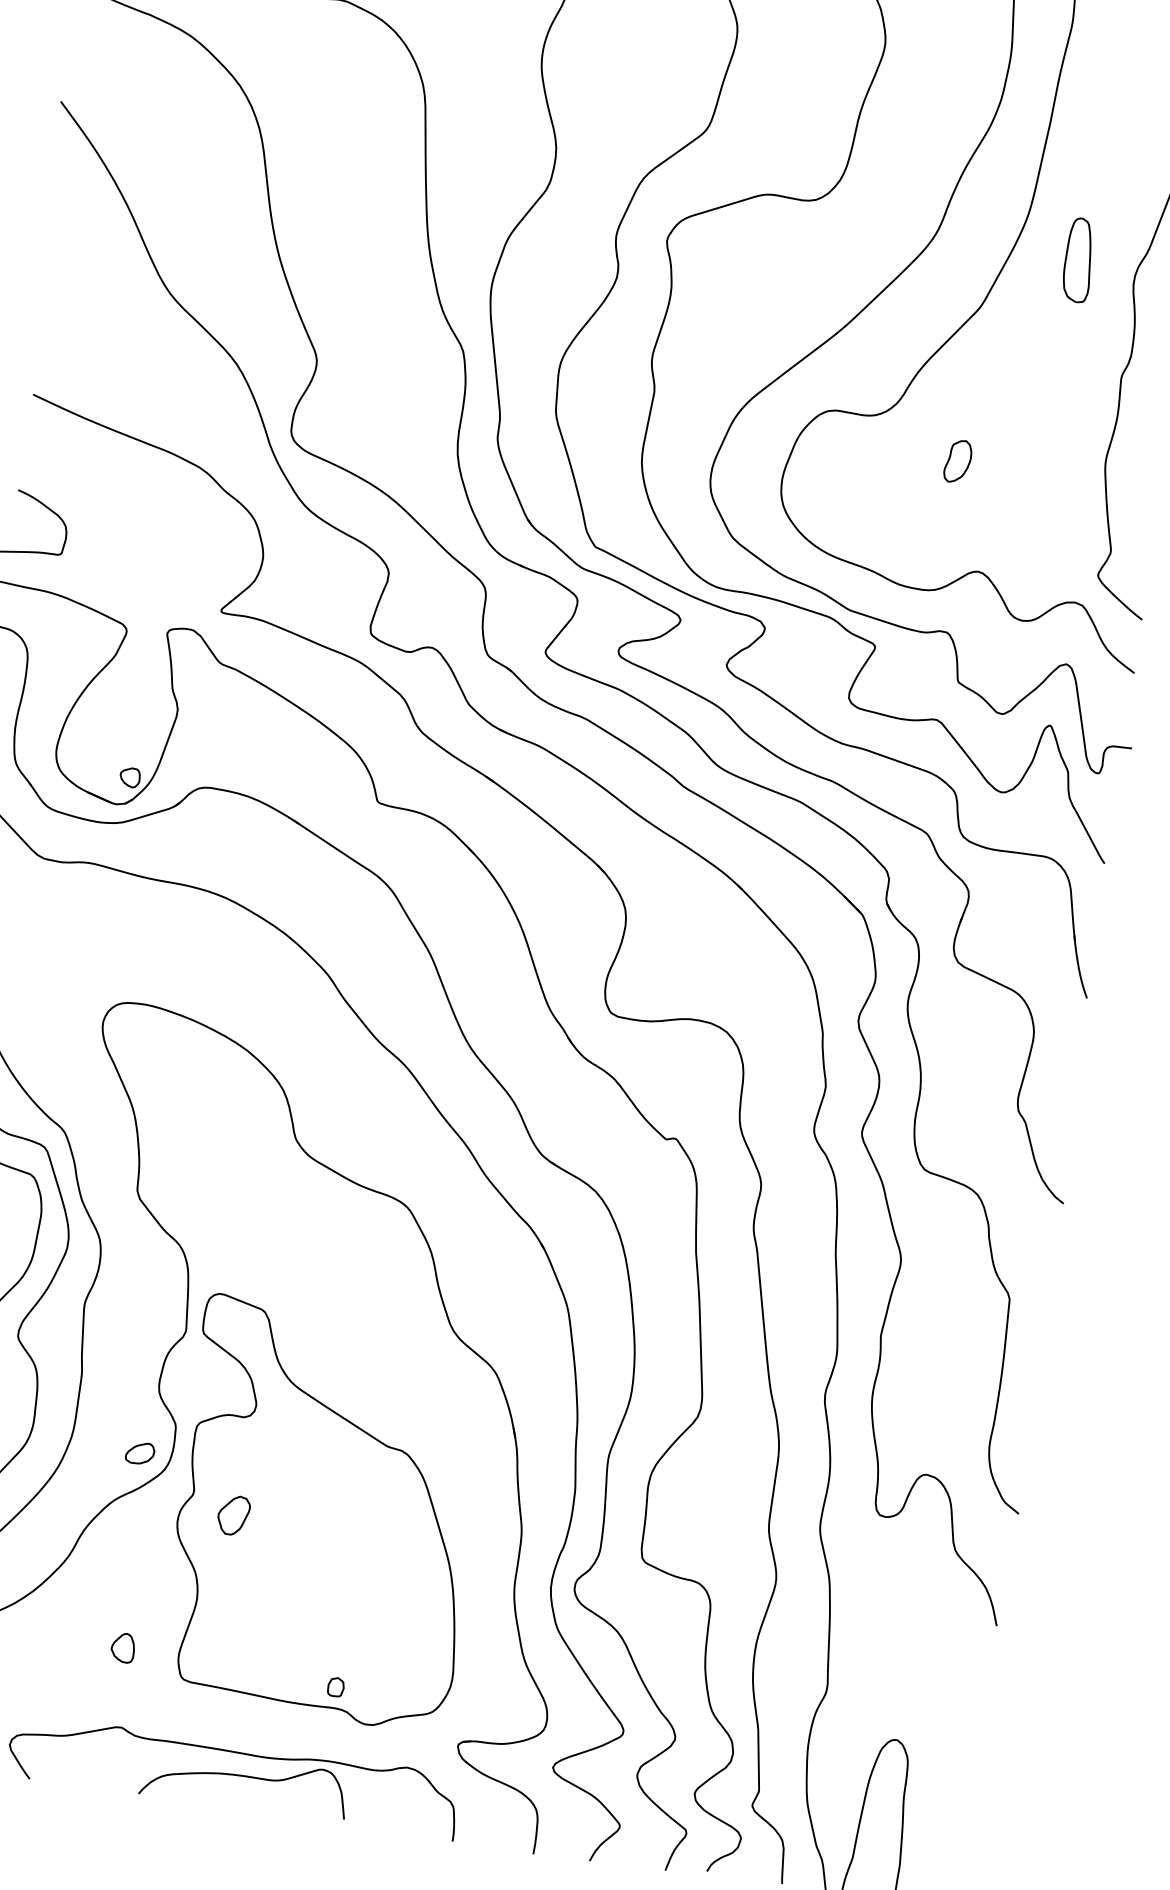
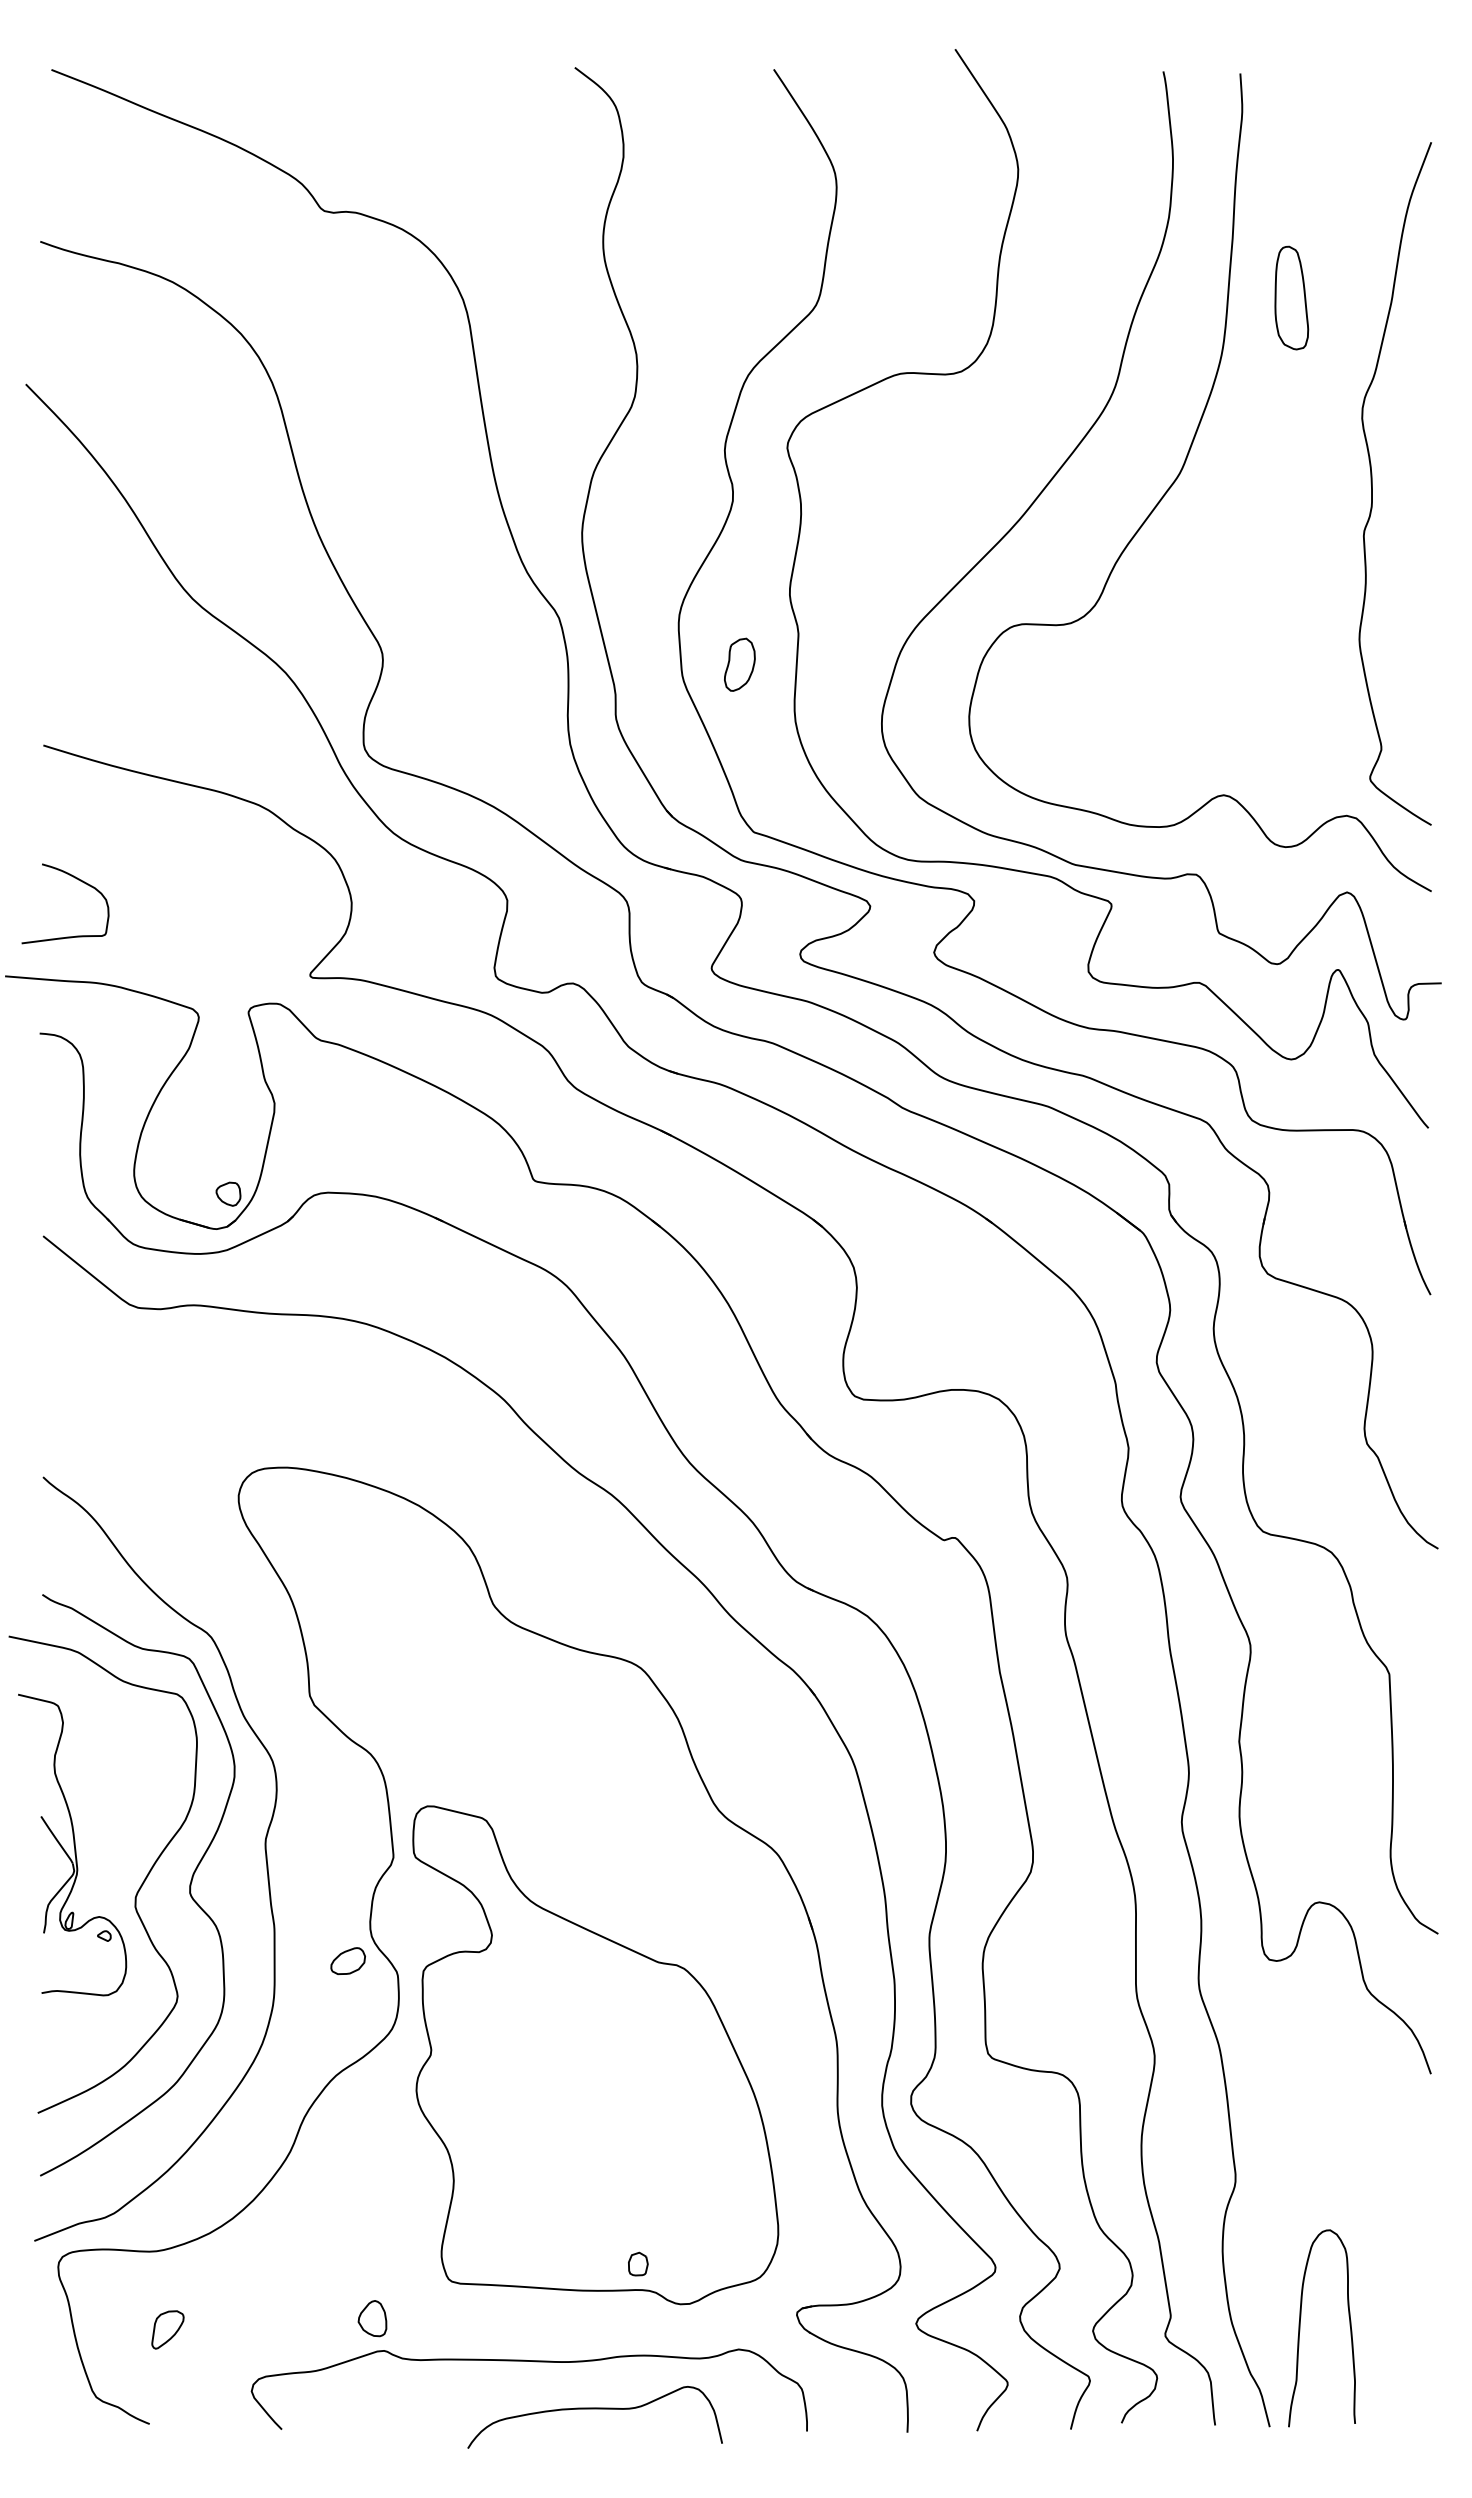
part: (1078, 259) -> (1291, 297), moved
part: (957, 461) -> (739, 664), moved
part: (139, 1452) -> (347, 1960), moved
part: (233, 1515) -> (483, 2073), removed
part: (123, 1647) -> (372, 2318), moved
curve: (245, 1777) -> (594, 2409), moved

